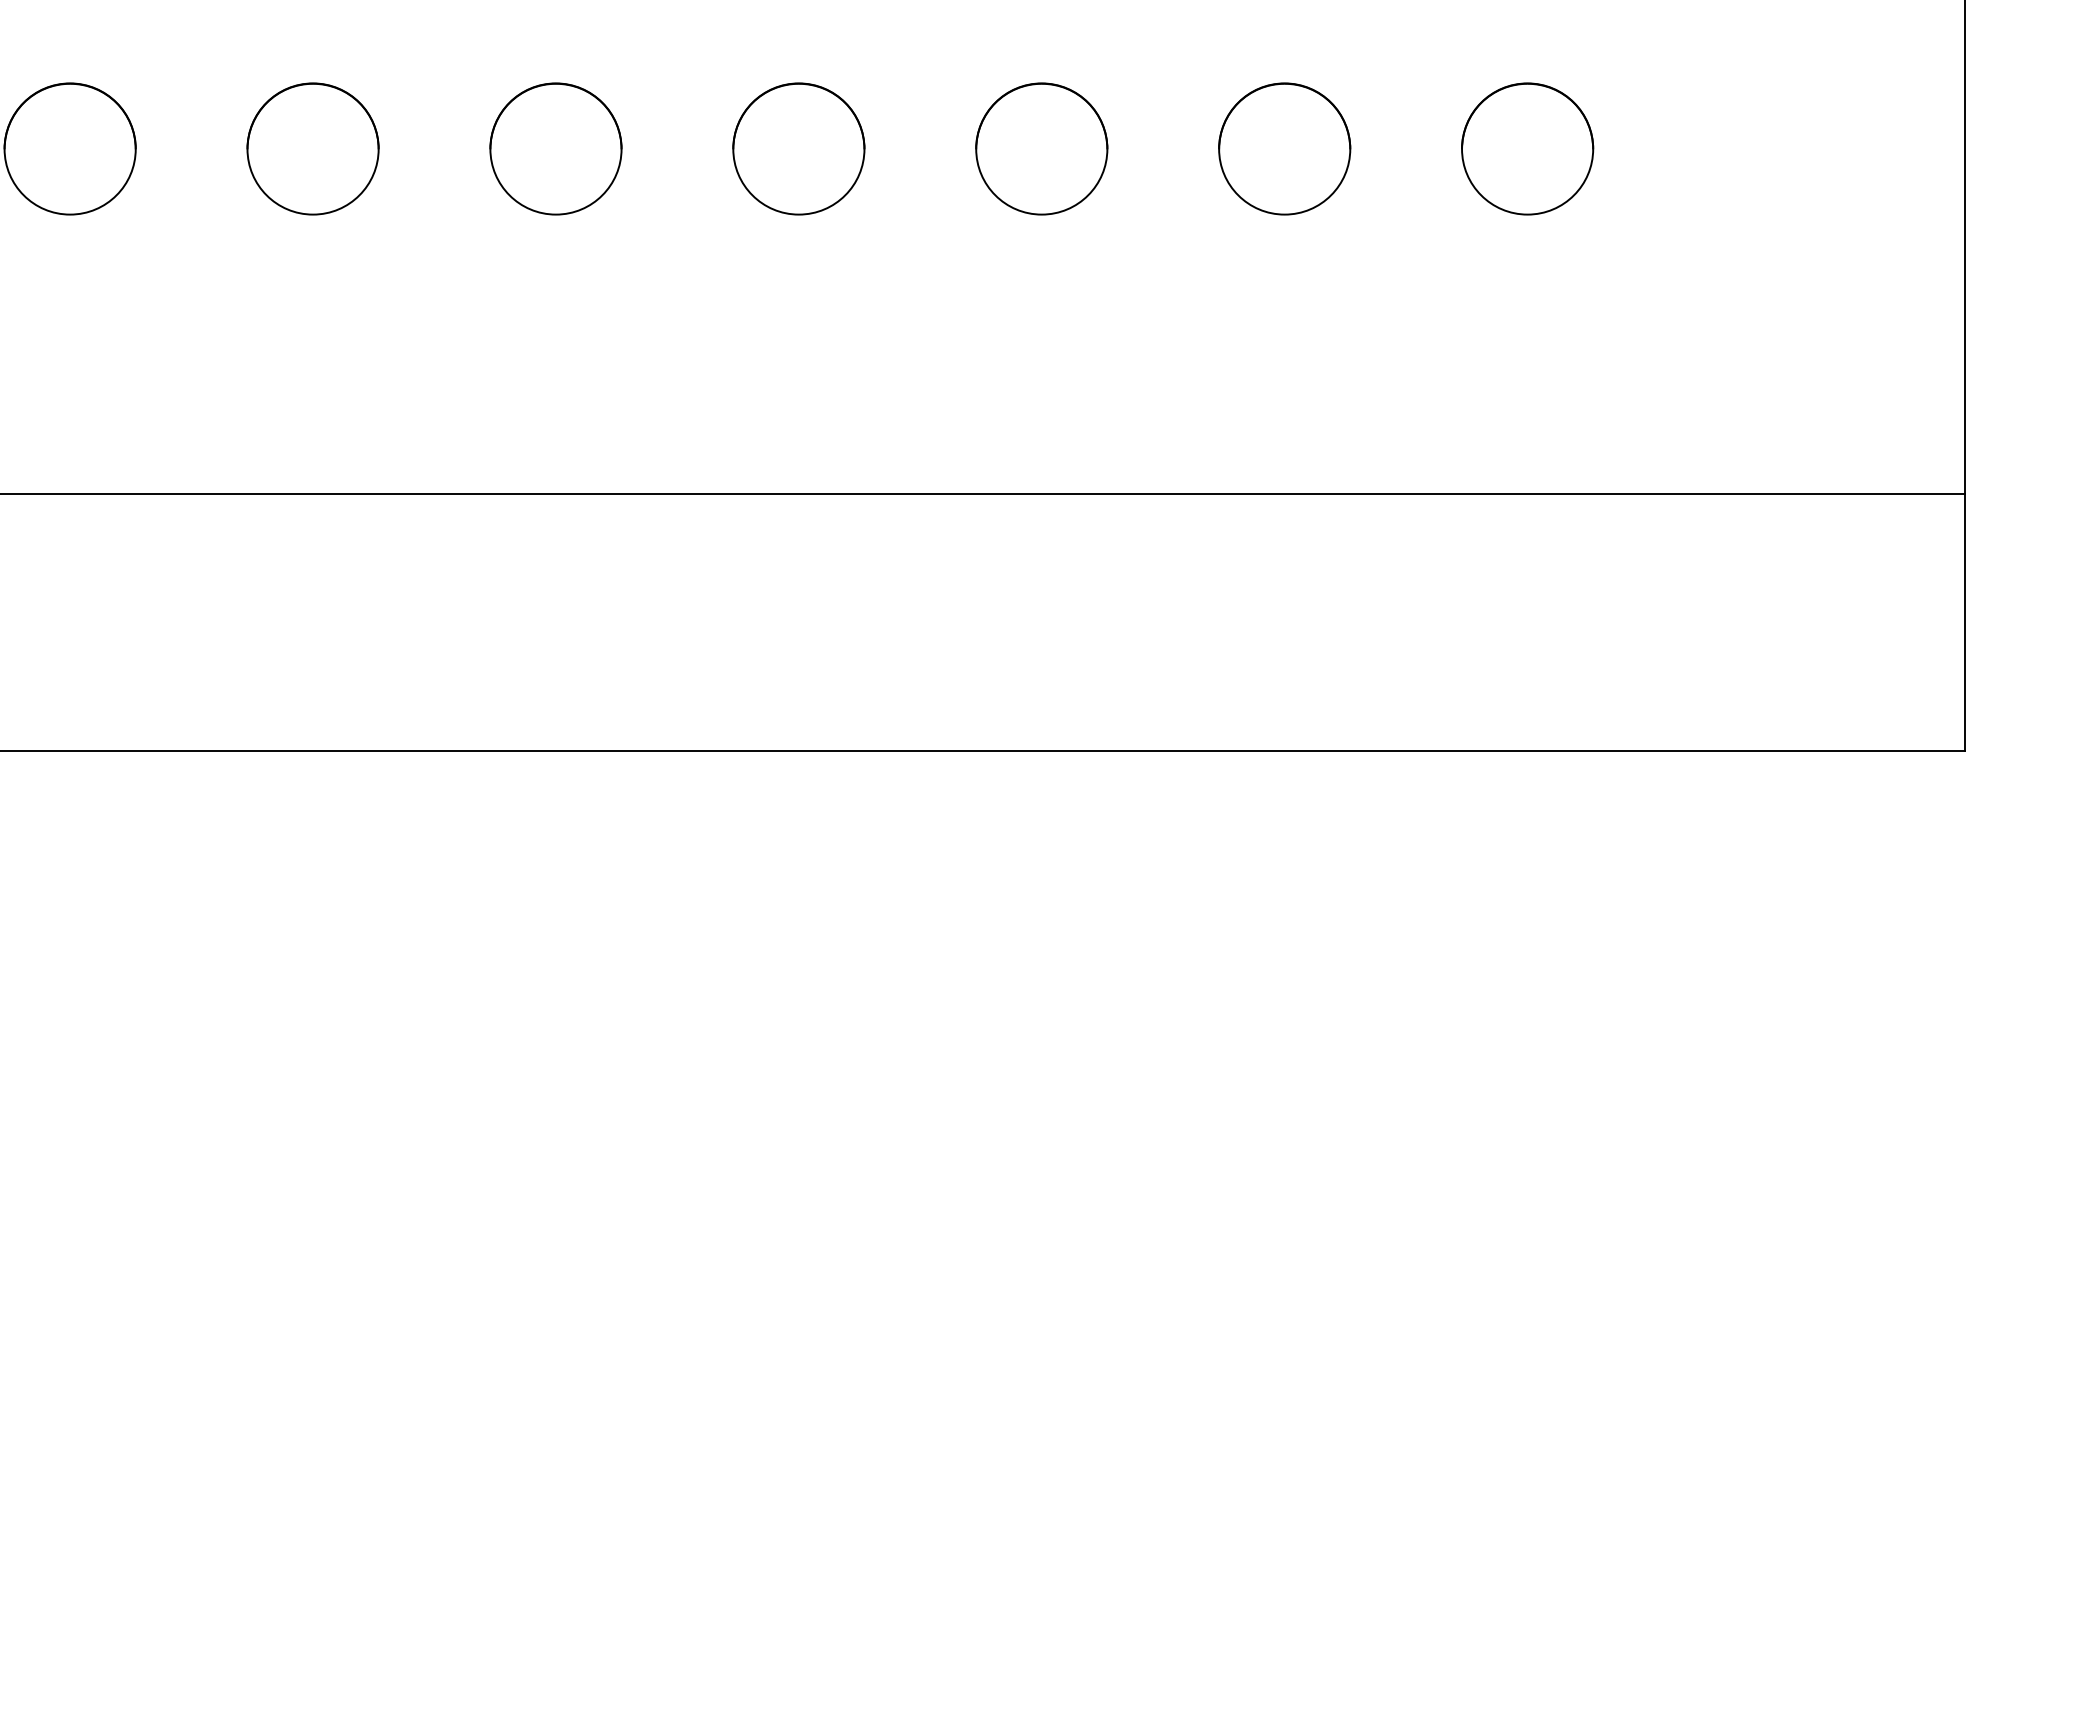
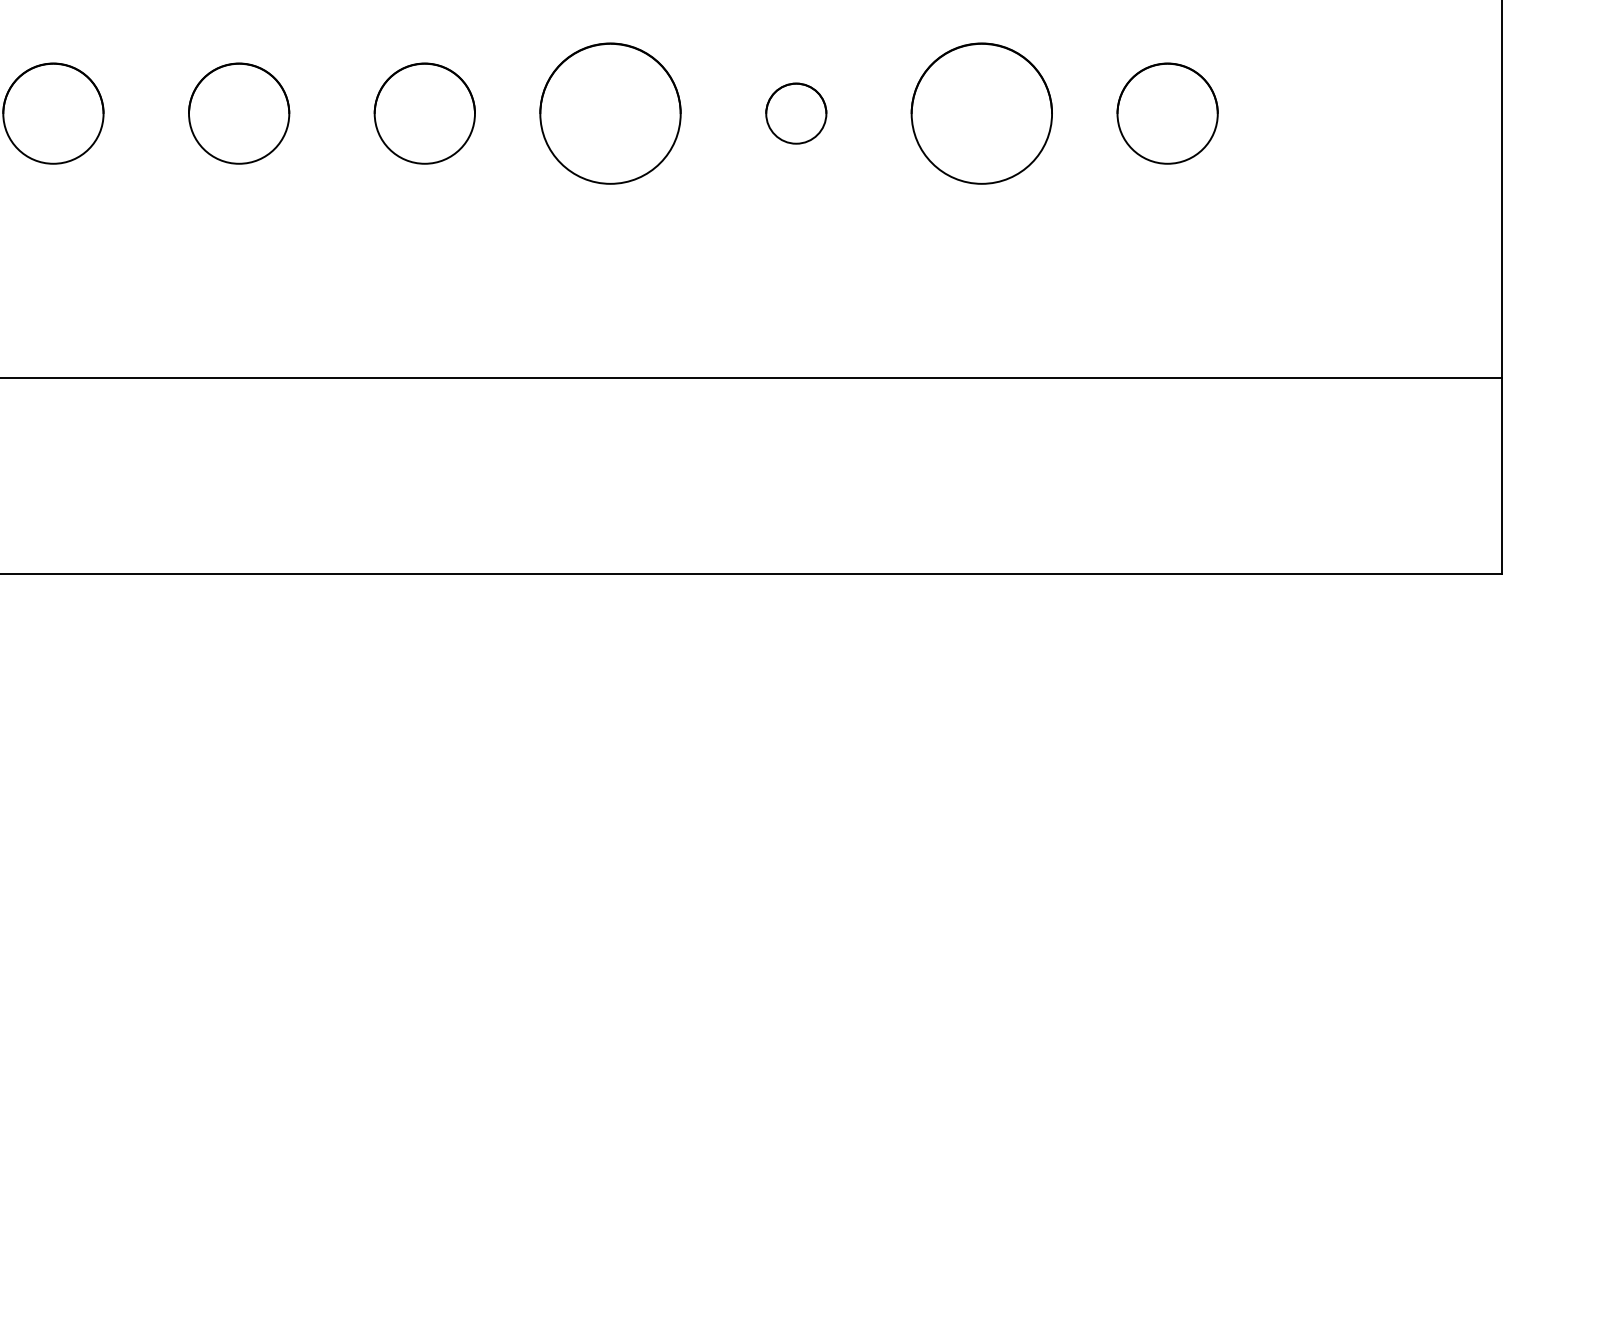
circle: (798, 148) -> (610, 113), size x1.4
circle: (1041, 148) -> (796, 113), size x0.6
circle: (1284, 148) -> (981, 113), size x1.4

